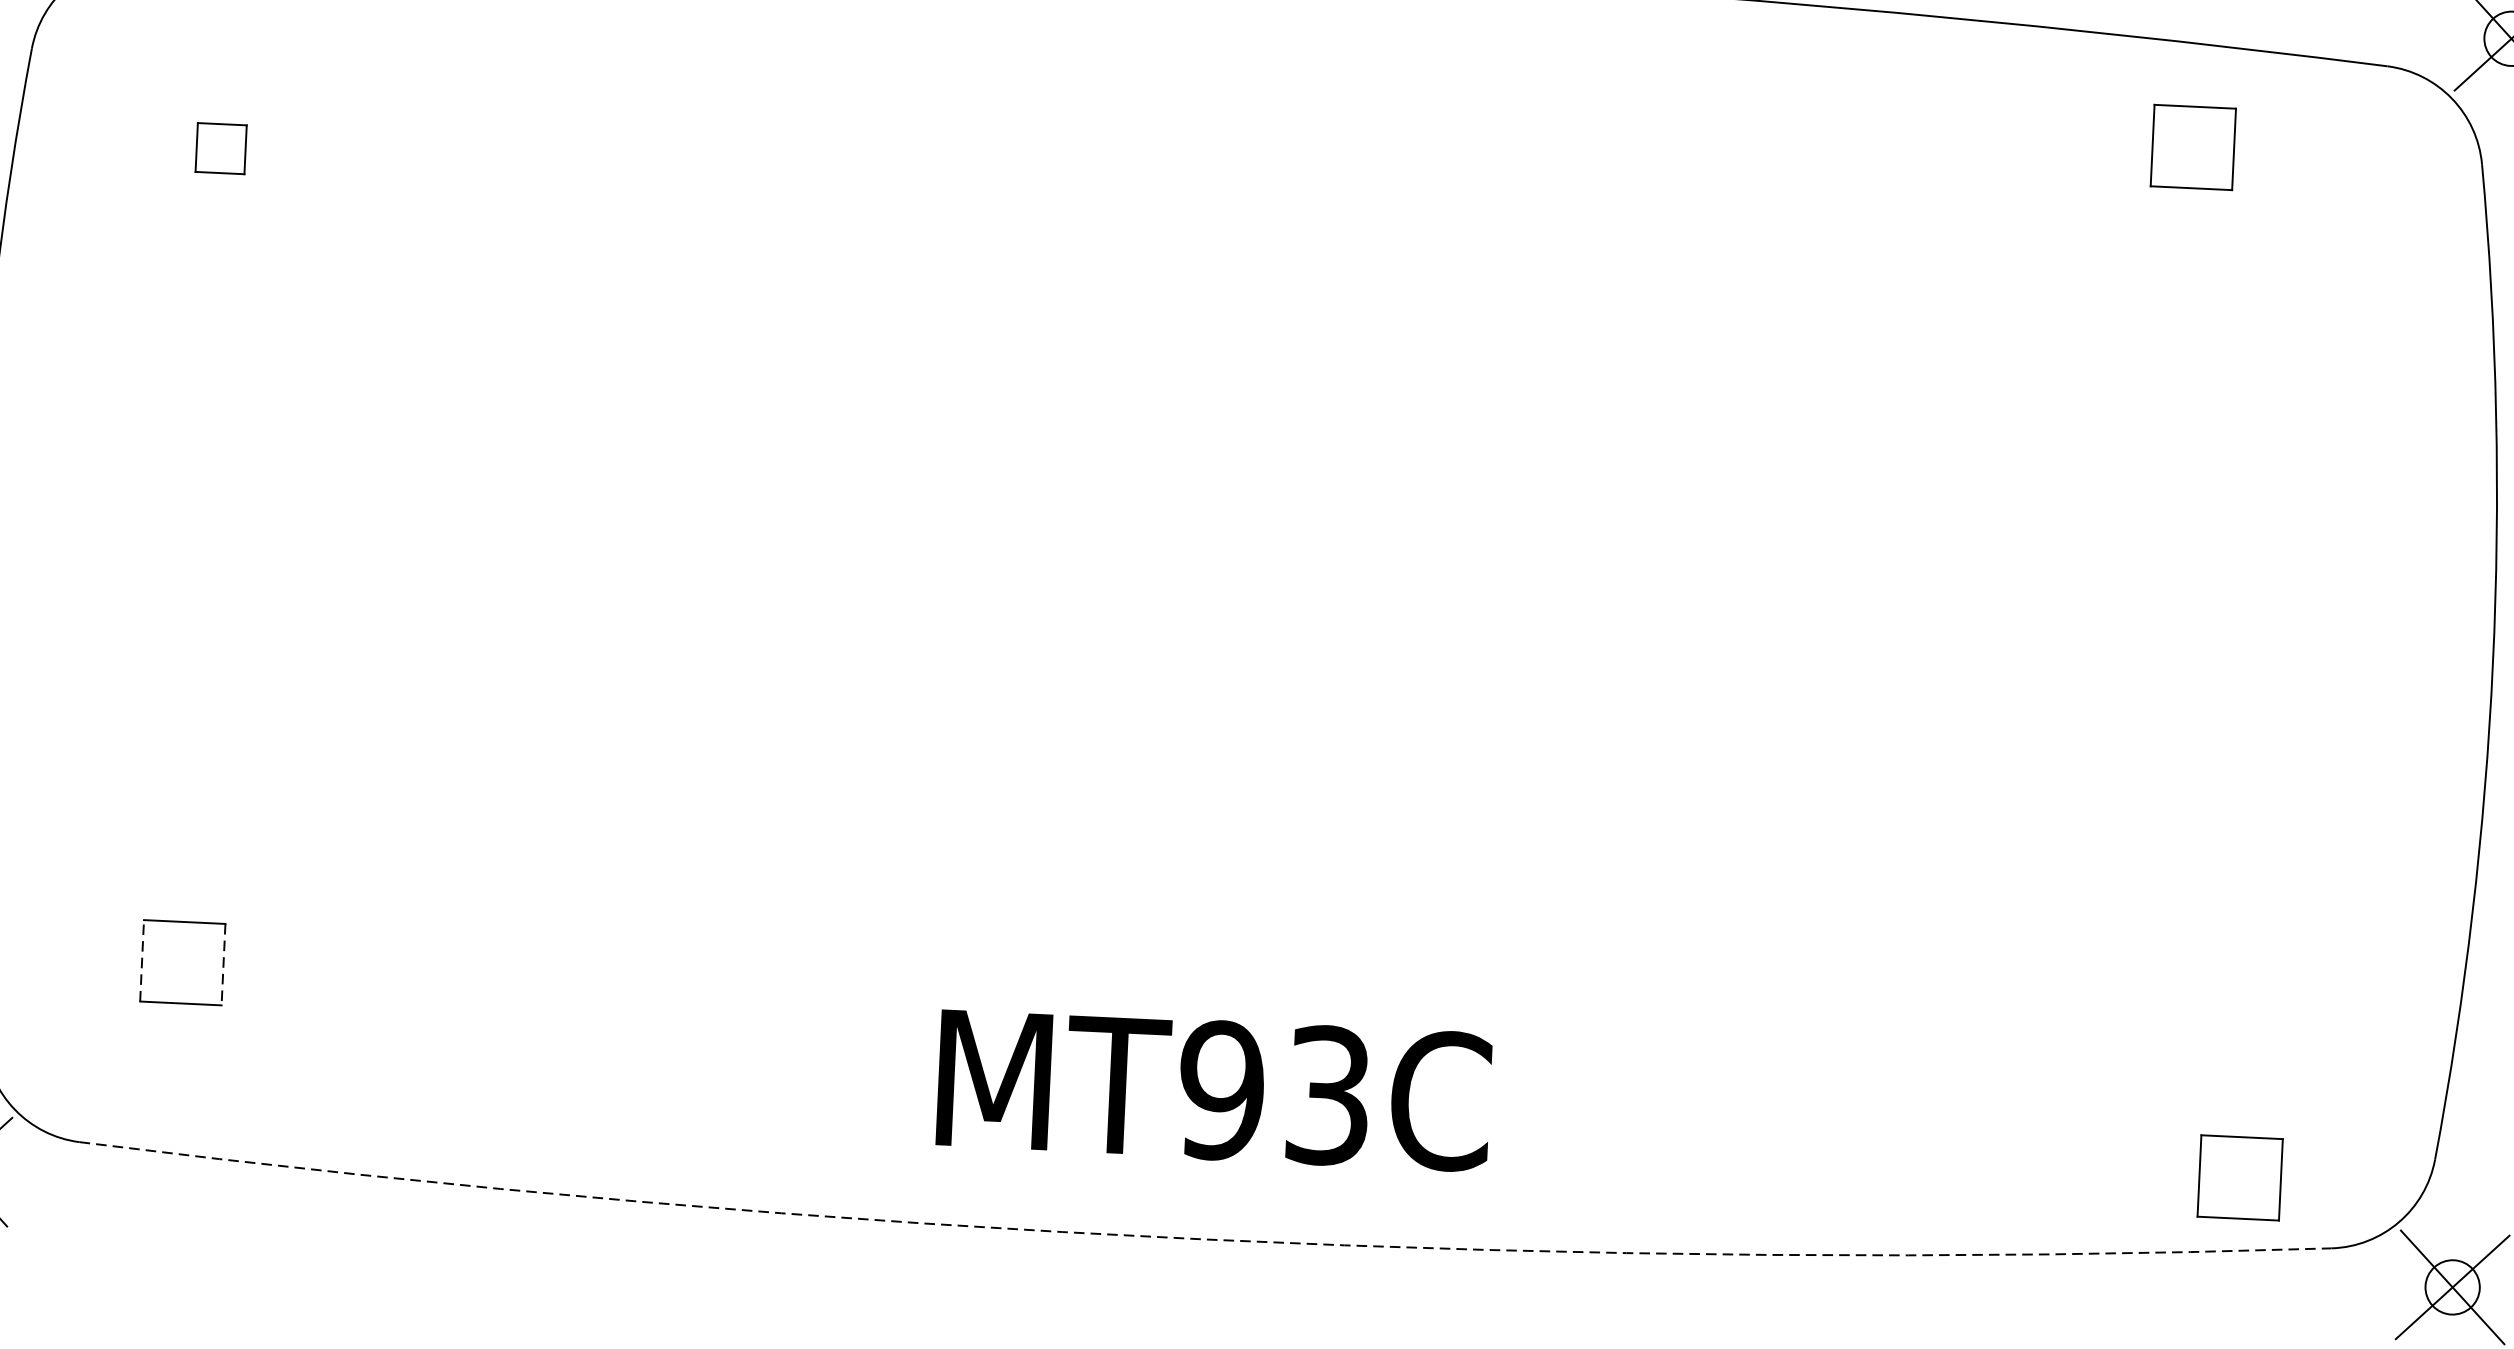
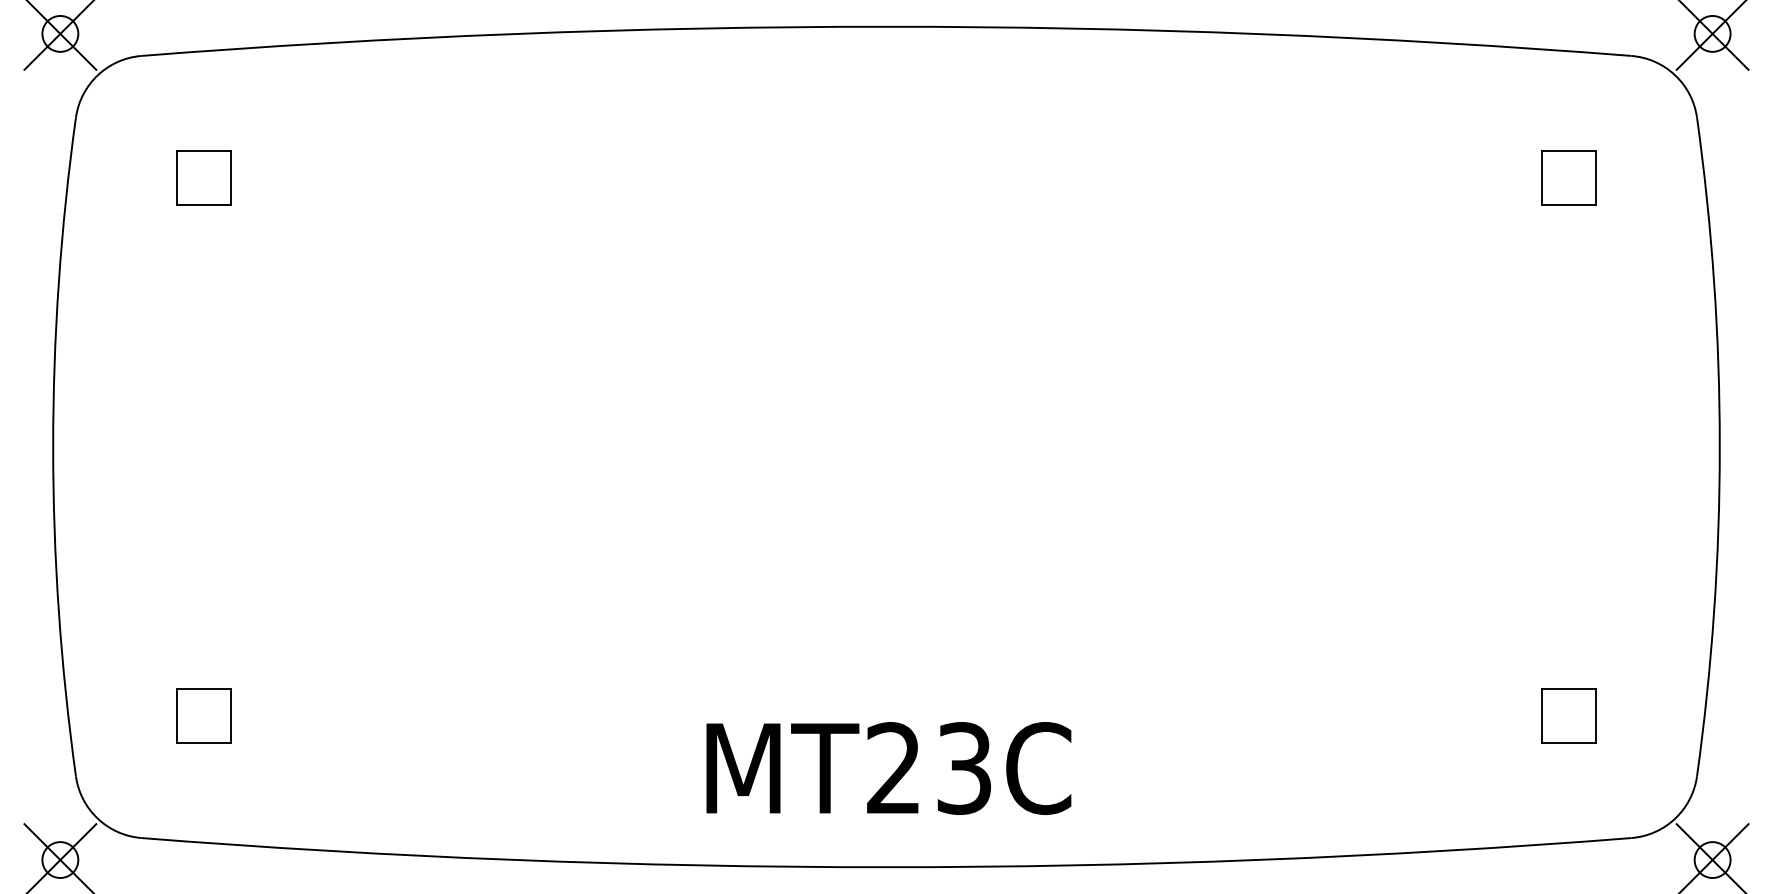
part: (2192, 147) -> (1568, 177), moved
part: (220, 148) -> (203, 177), size x1.67
line: (142, 961) -> (177, 716), dashed -> solid
line: (222, 964) -> (230, 716), dashed -> solid
text: (1221, 1090) -> (893, 768), MT93C -> MT23C
part: (2239, 1176) -> (1568, 715), moved
arc: (1203, 1239) -> (886, 867), dashed -> solid

